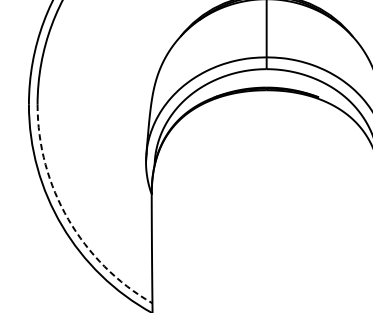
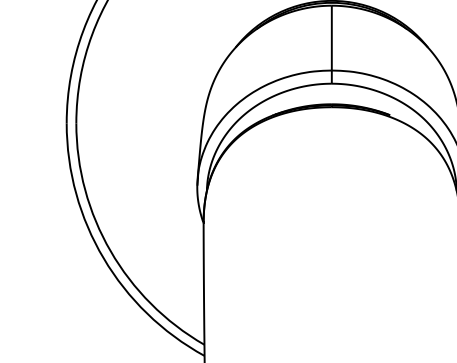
arc: (68, 219) -> (110, 251), dashed -> solid

